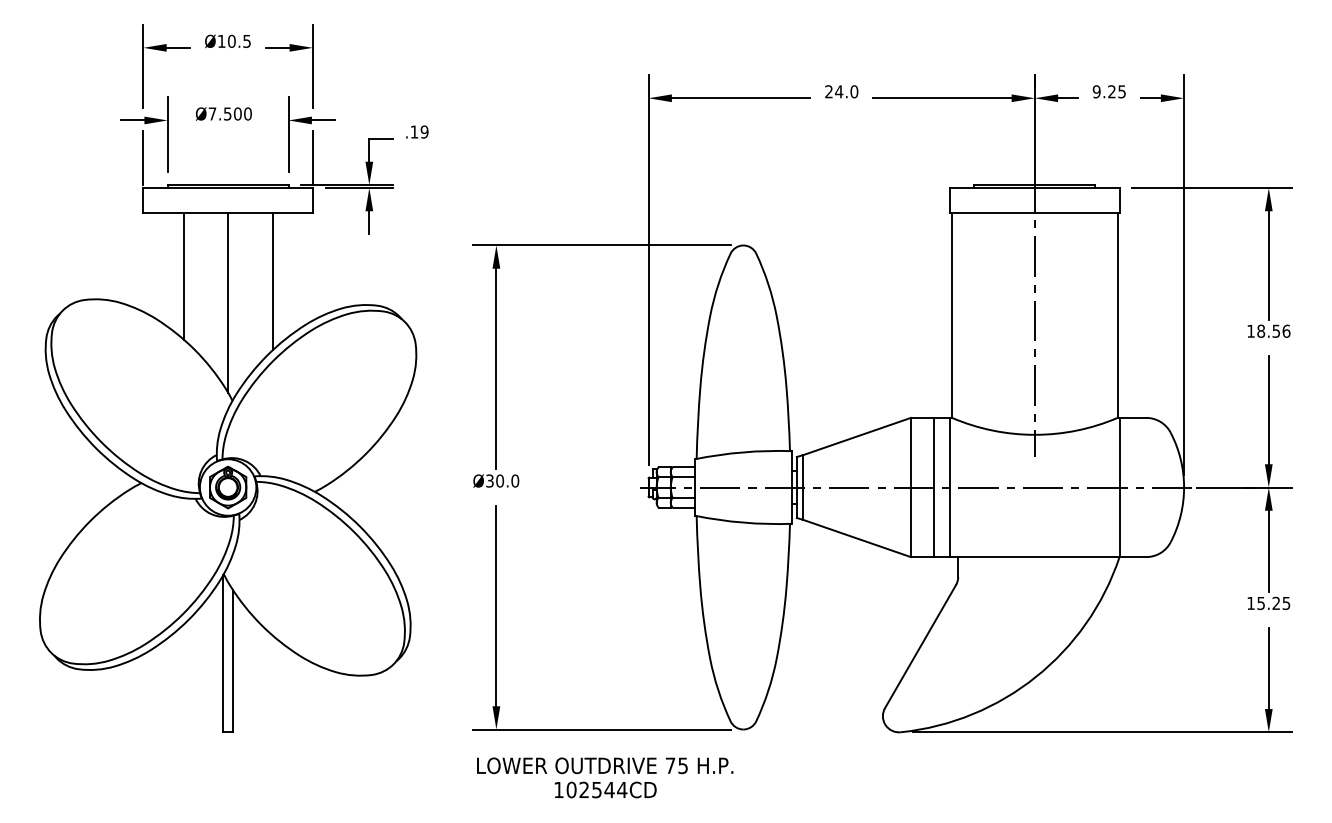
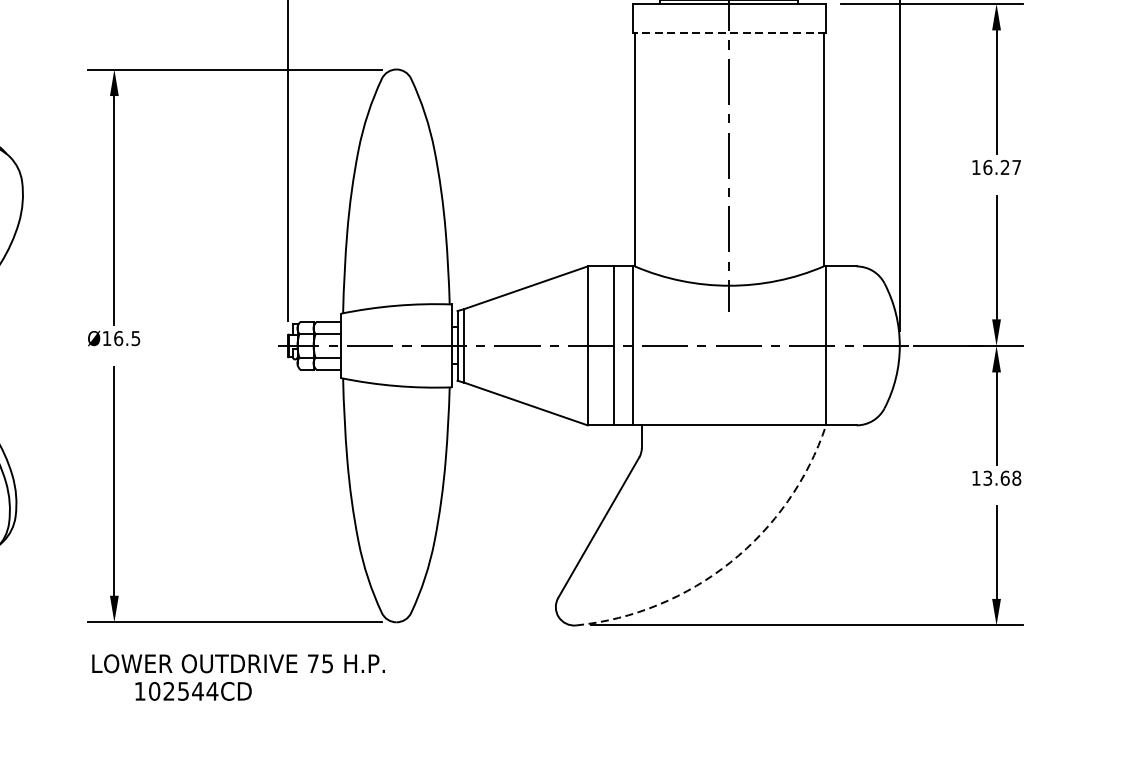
line: (1034, 213) -> (728, 32), solid -> dashed
text: (1273, 330) -> (1001, 166), 18.56 -> 16.27
text: (502, 480) -> (121, 337), Ø30.0 -> Ø16.5
text: (1273, 603) -> (1001, 478), 15.25 -> 13.68
arc: (1035, 676) -> (730, 561), solid -> dashed
text: (605, 789) -> (193, 690), moved

